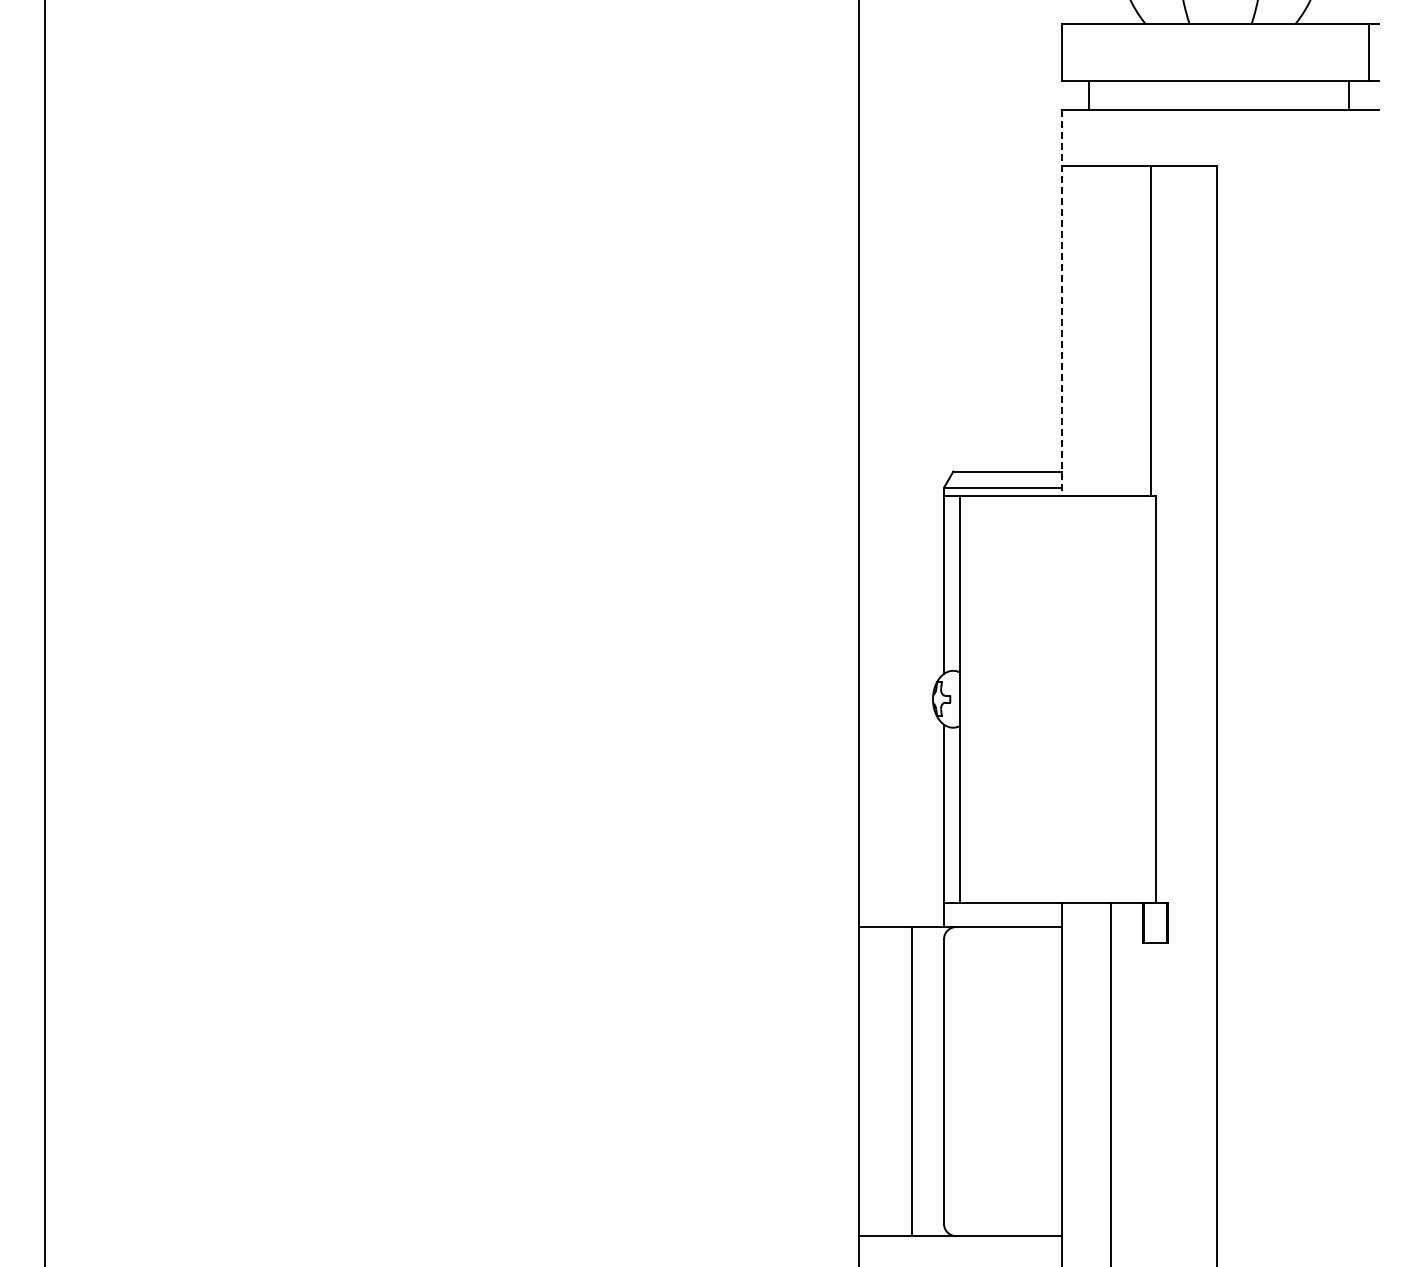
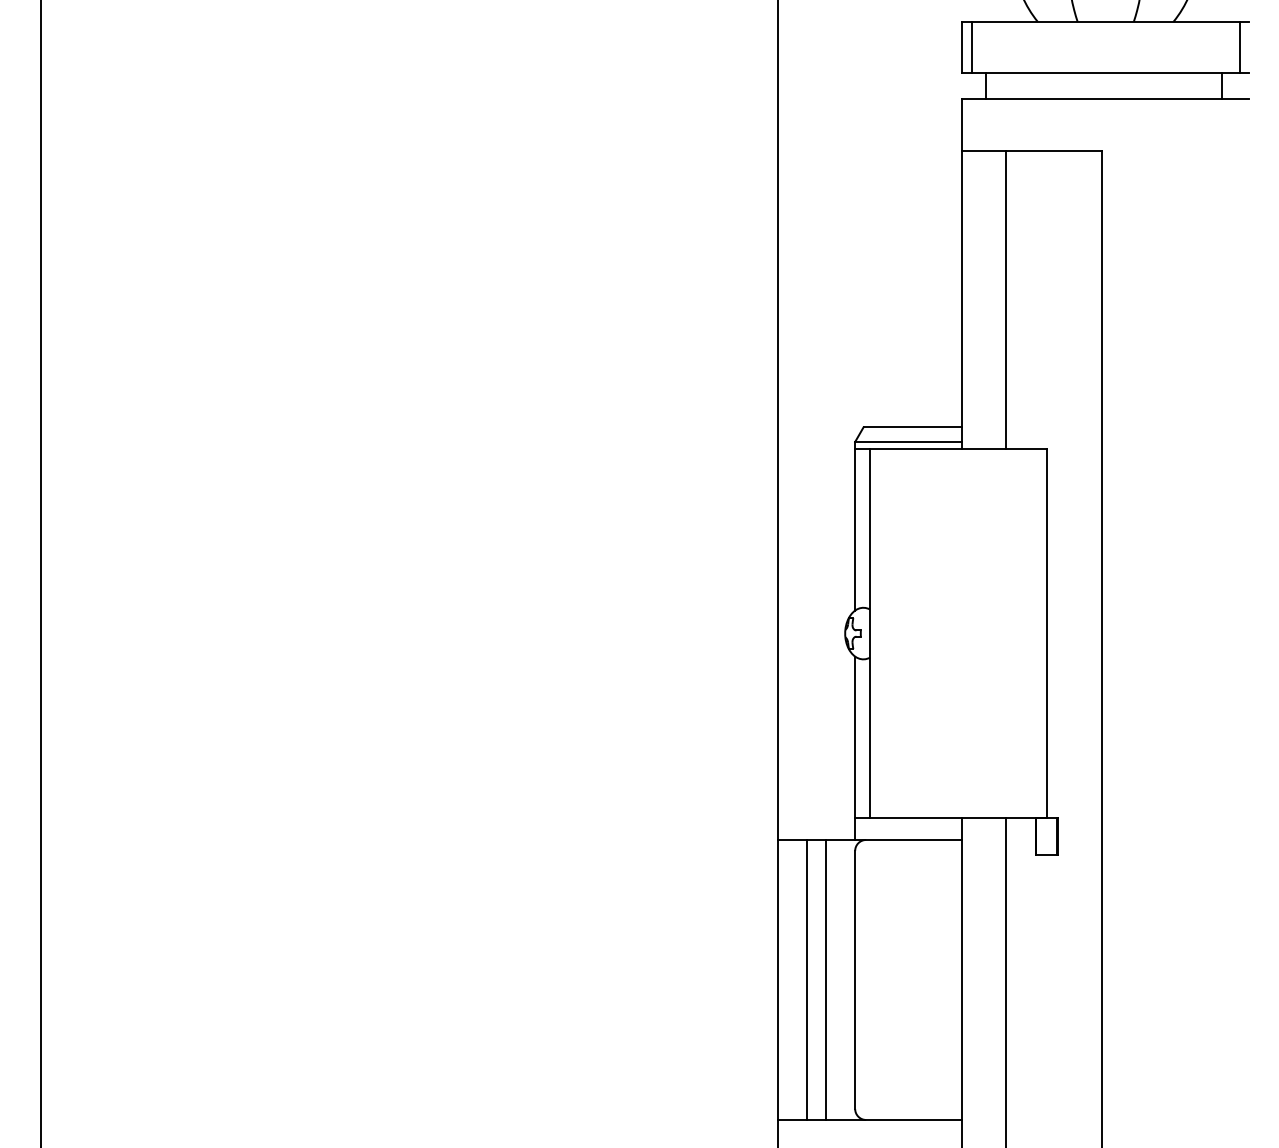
line: (1072, 52) -> (971, 47), added
line: (1061, 303) -> (961, 275), dashed -> solid
line: (1150, 330) -> (1005, 299), moved
line: (891, 1081) -> (807, 979), added

